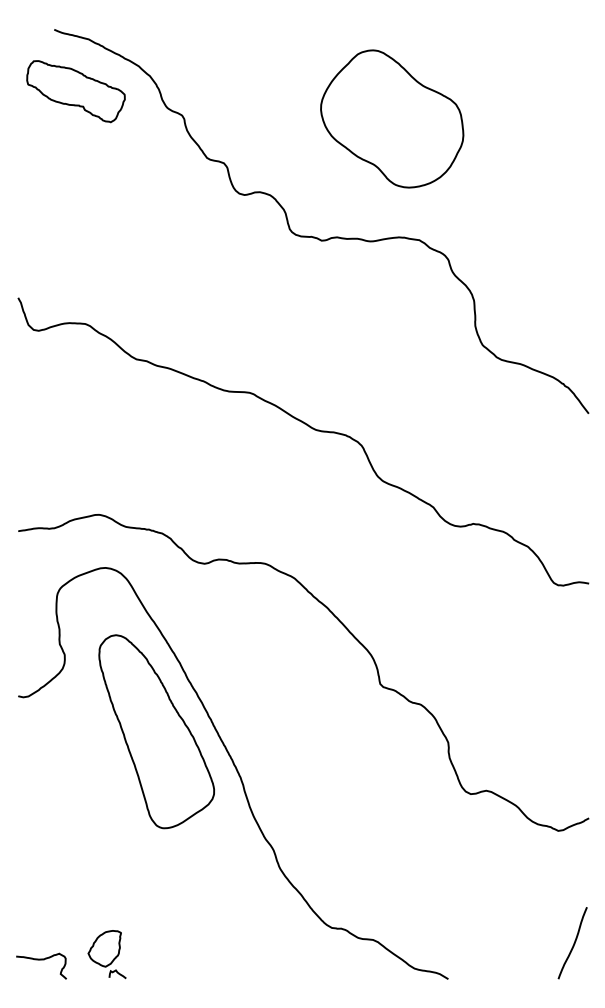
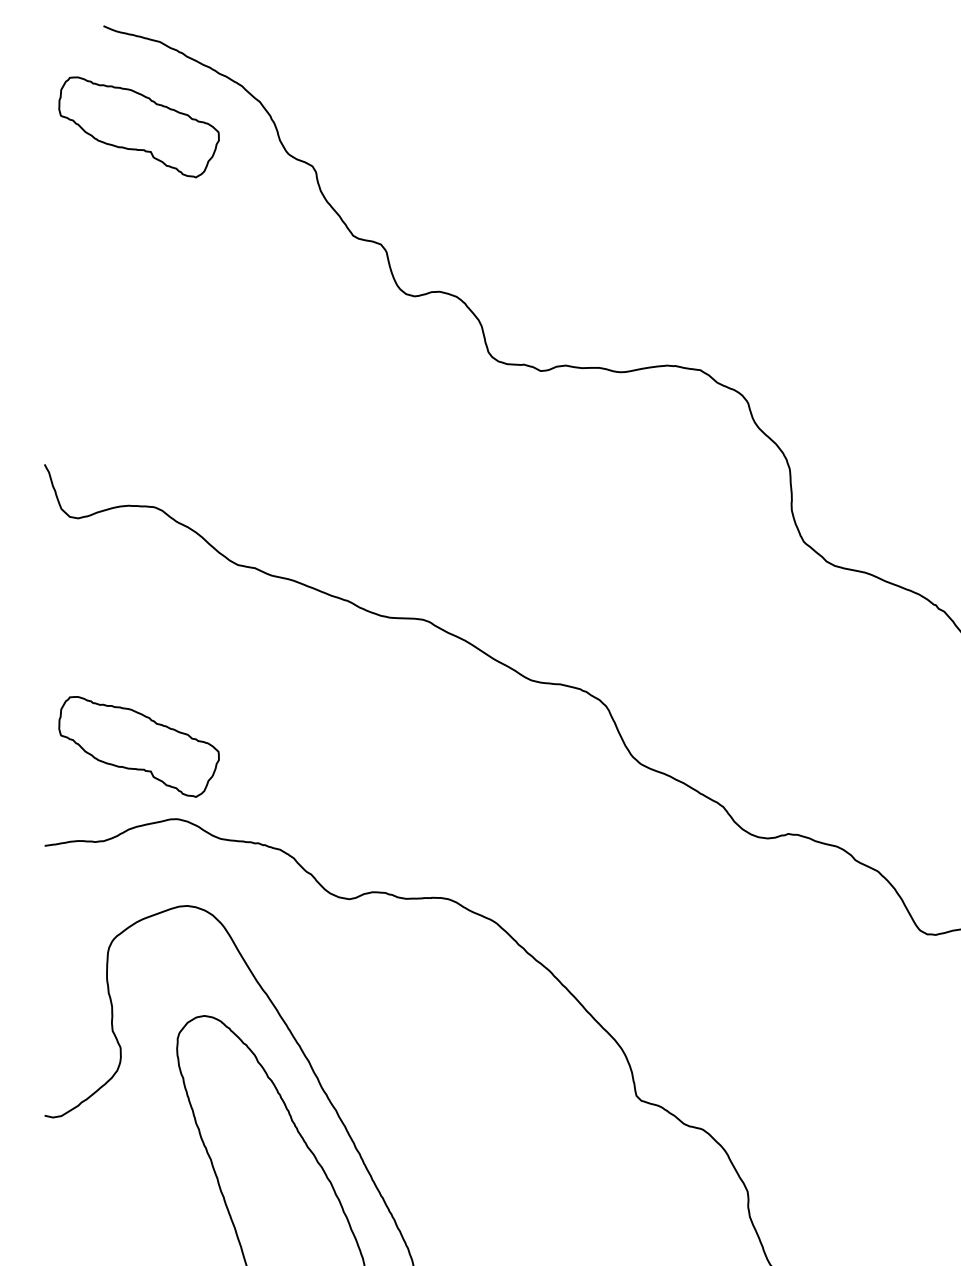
part: (392, 118) -> (656, 171), removed
part: (75, 470) -> (138, 746), added

